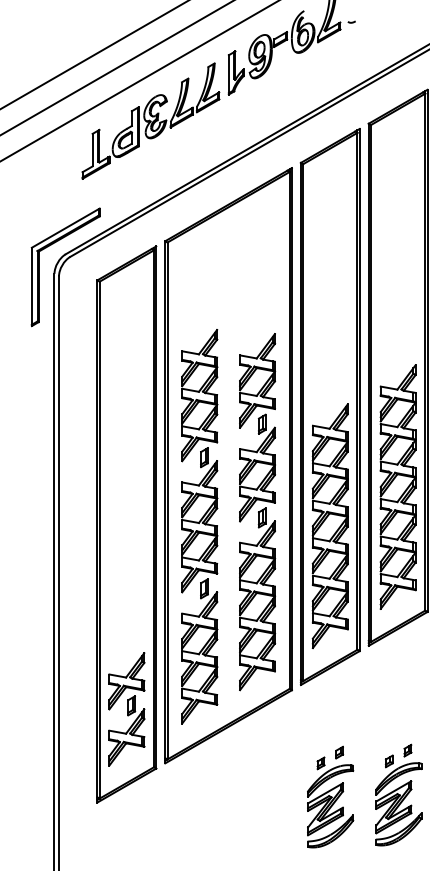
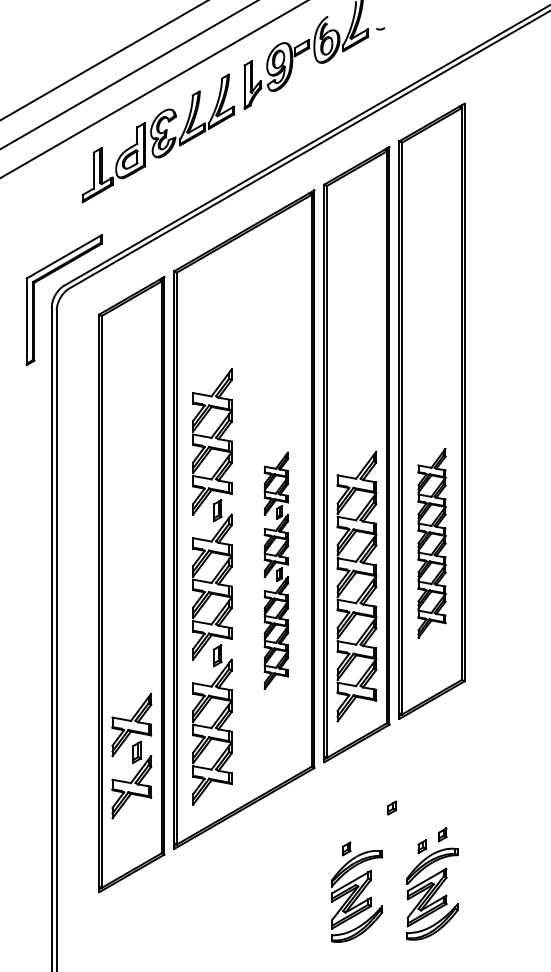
part: (397, 487) -> (431, 543), size x0.7
part: (257, 511) -> (276, 570), size x0.6
part: (126, 709) -> (131, 756), moved
part: (338, 752) -> (391, 807), moved

